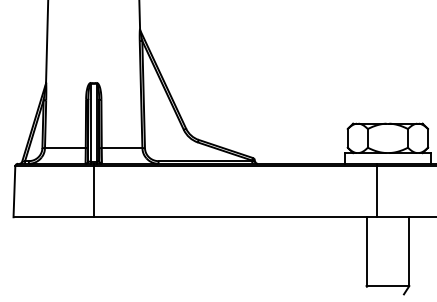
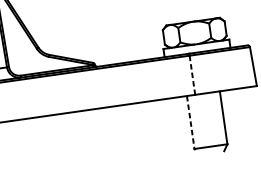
line: (377, 192) -> (192, 75), solid -> dashed
line: (366, 252) -> (190, 123), solid -> dashed

